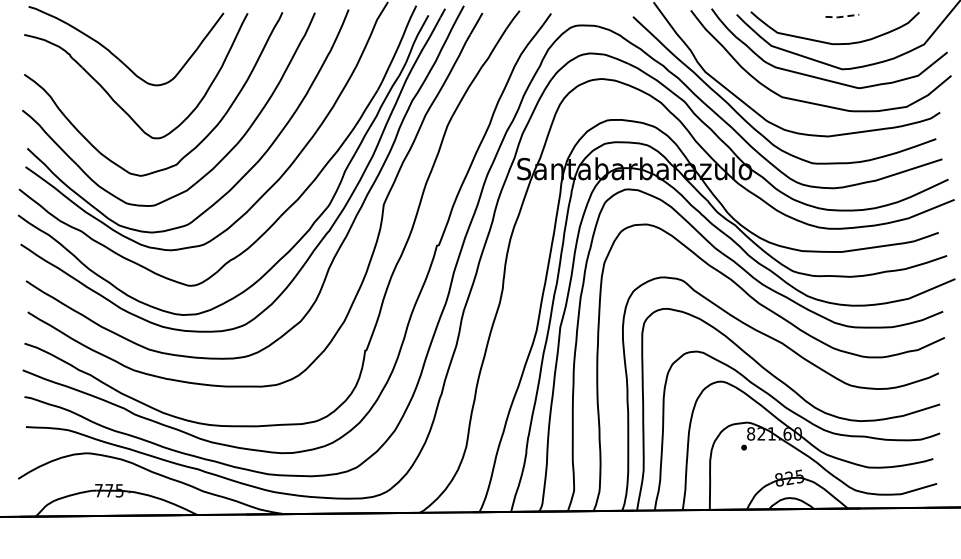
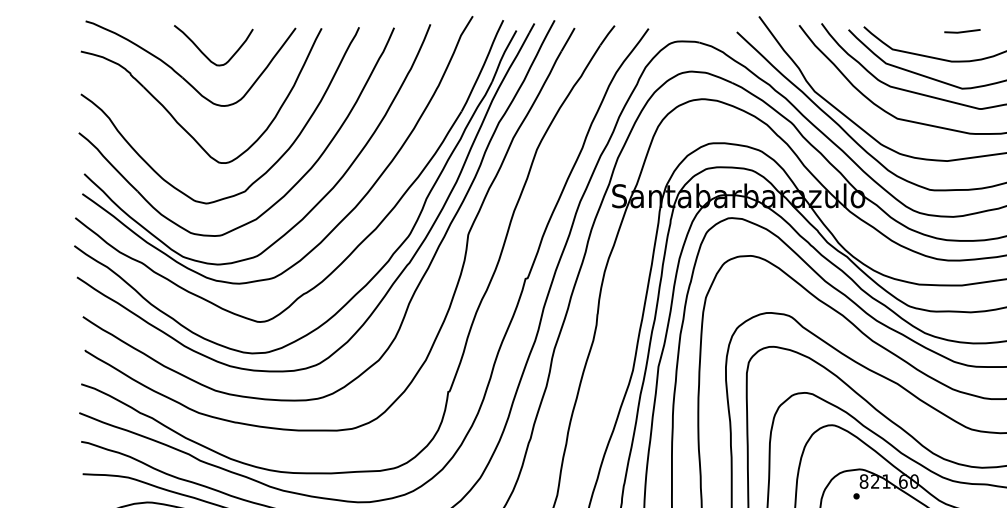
line: (841, 16) -> (961, 31), dashed -> solid
curve: (139, 37) -> (205, 54), added

